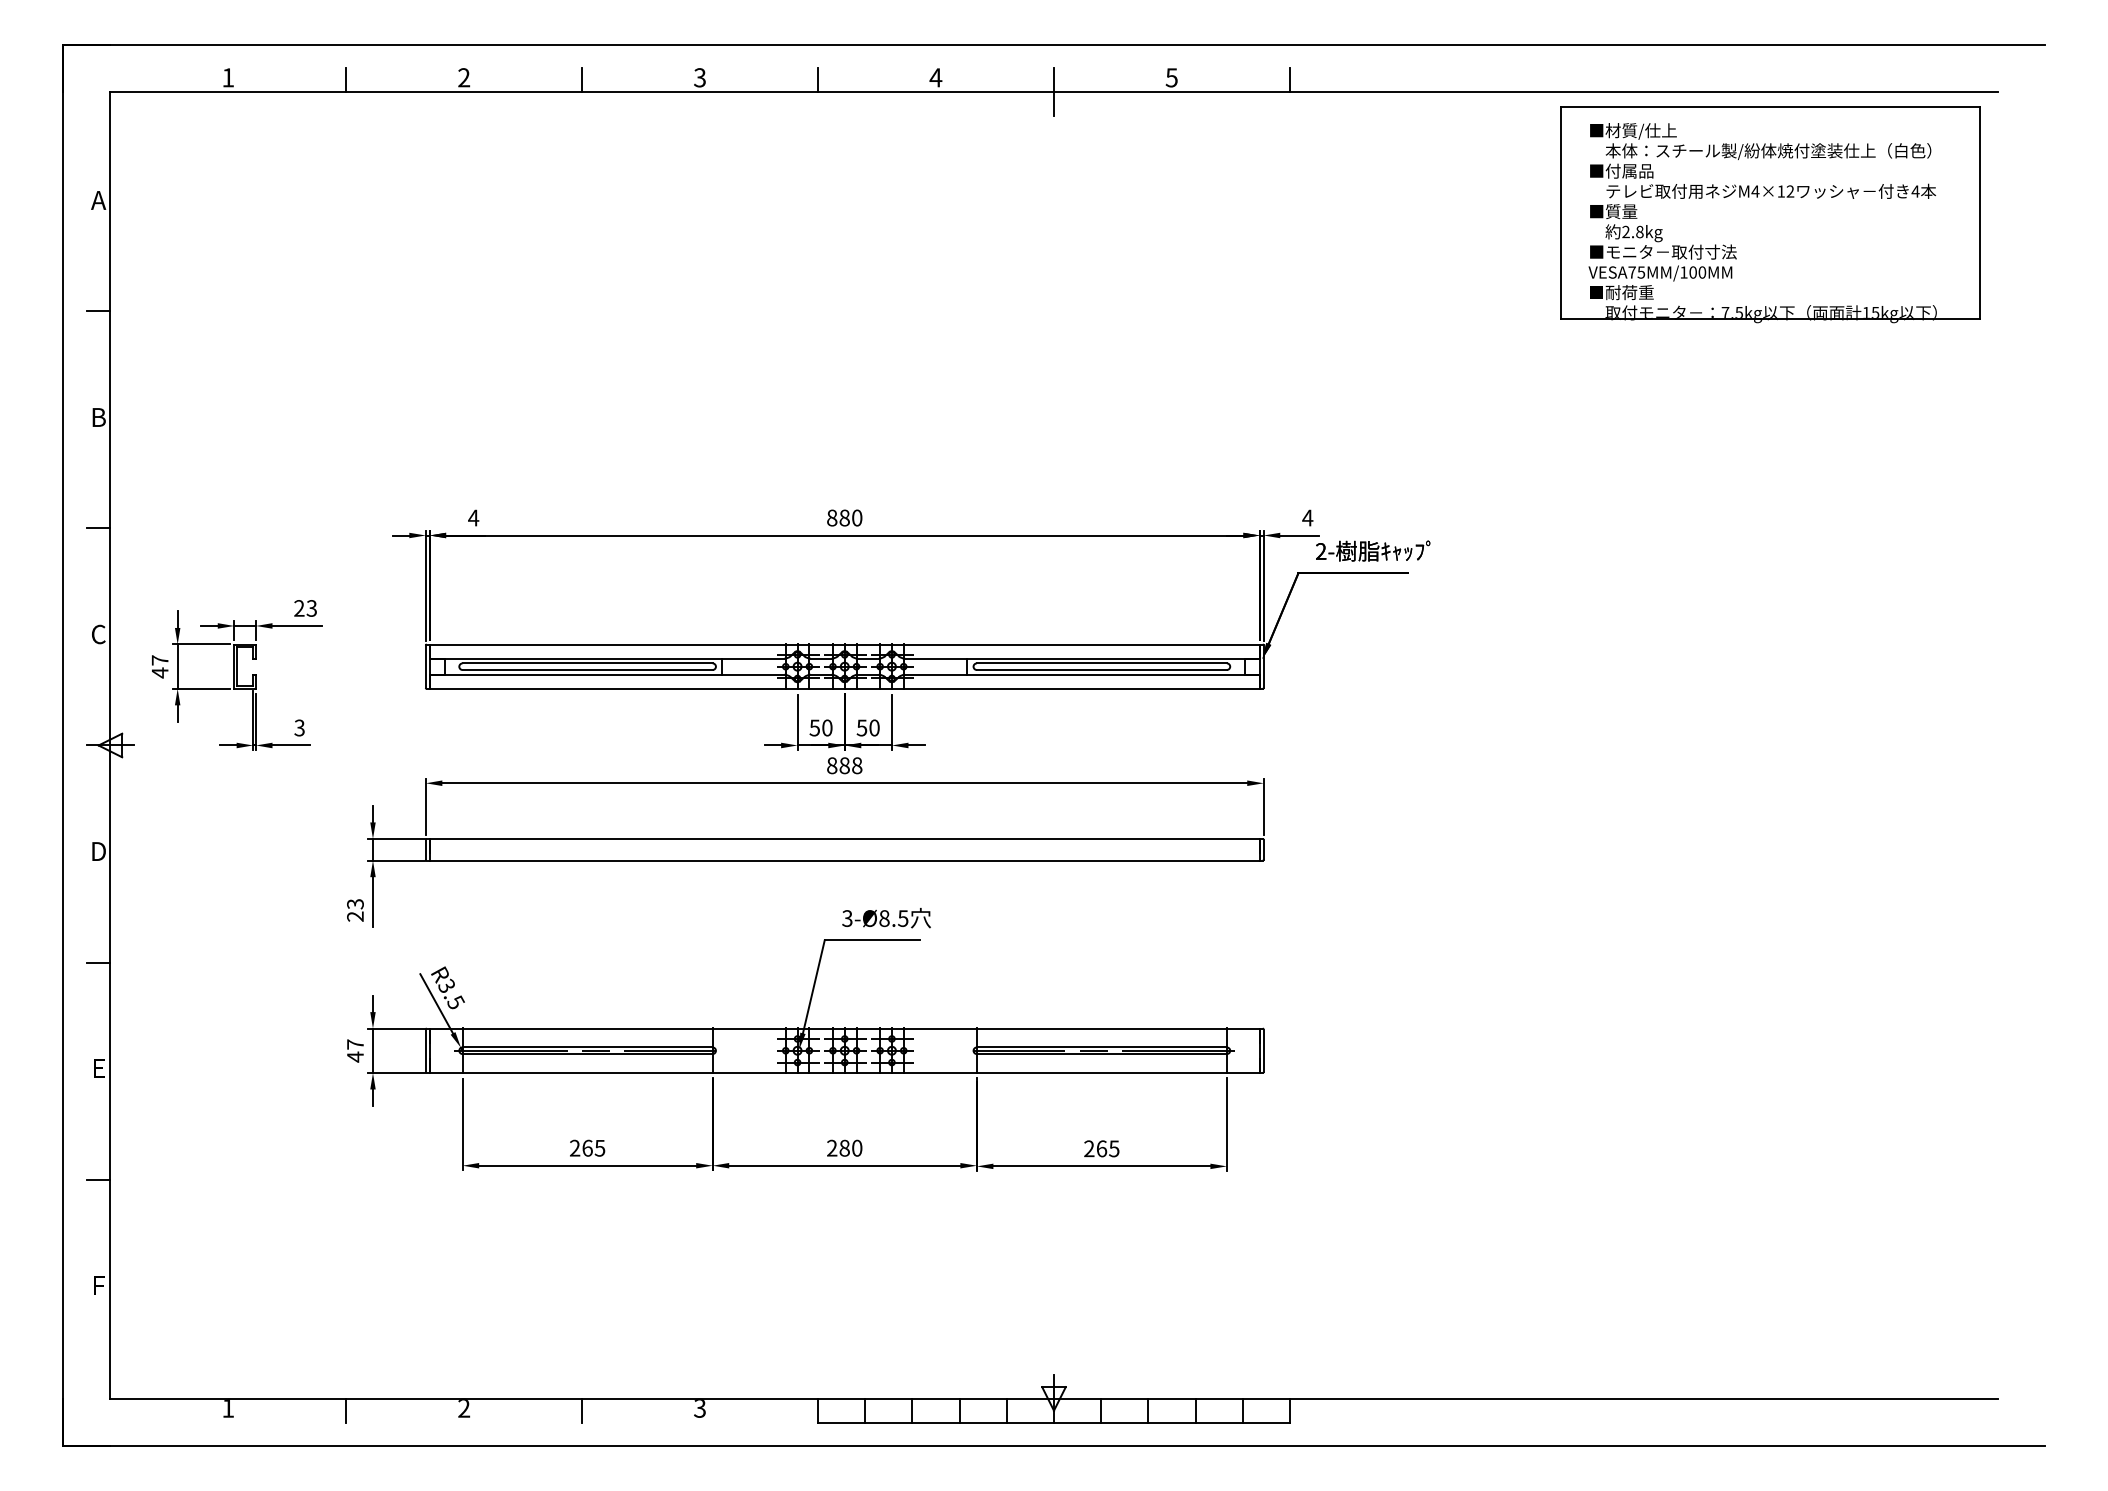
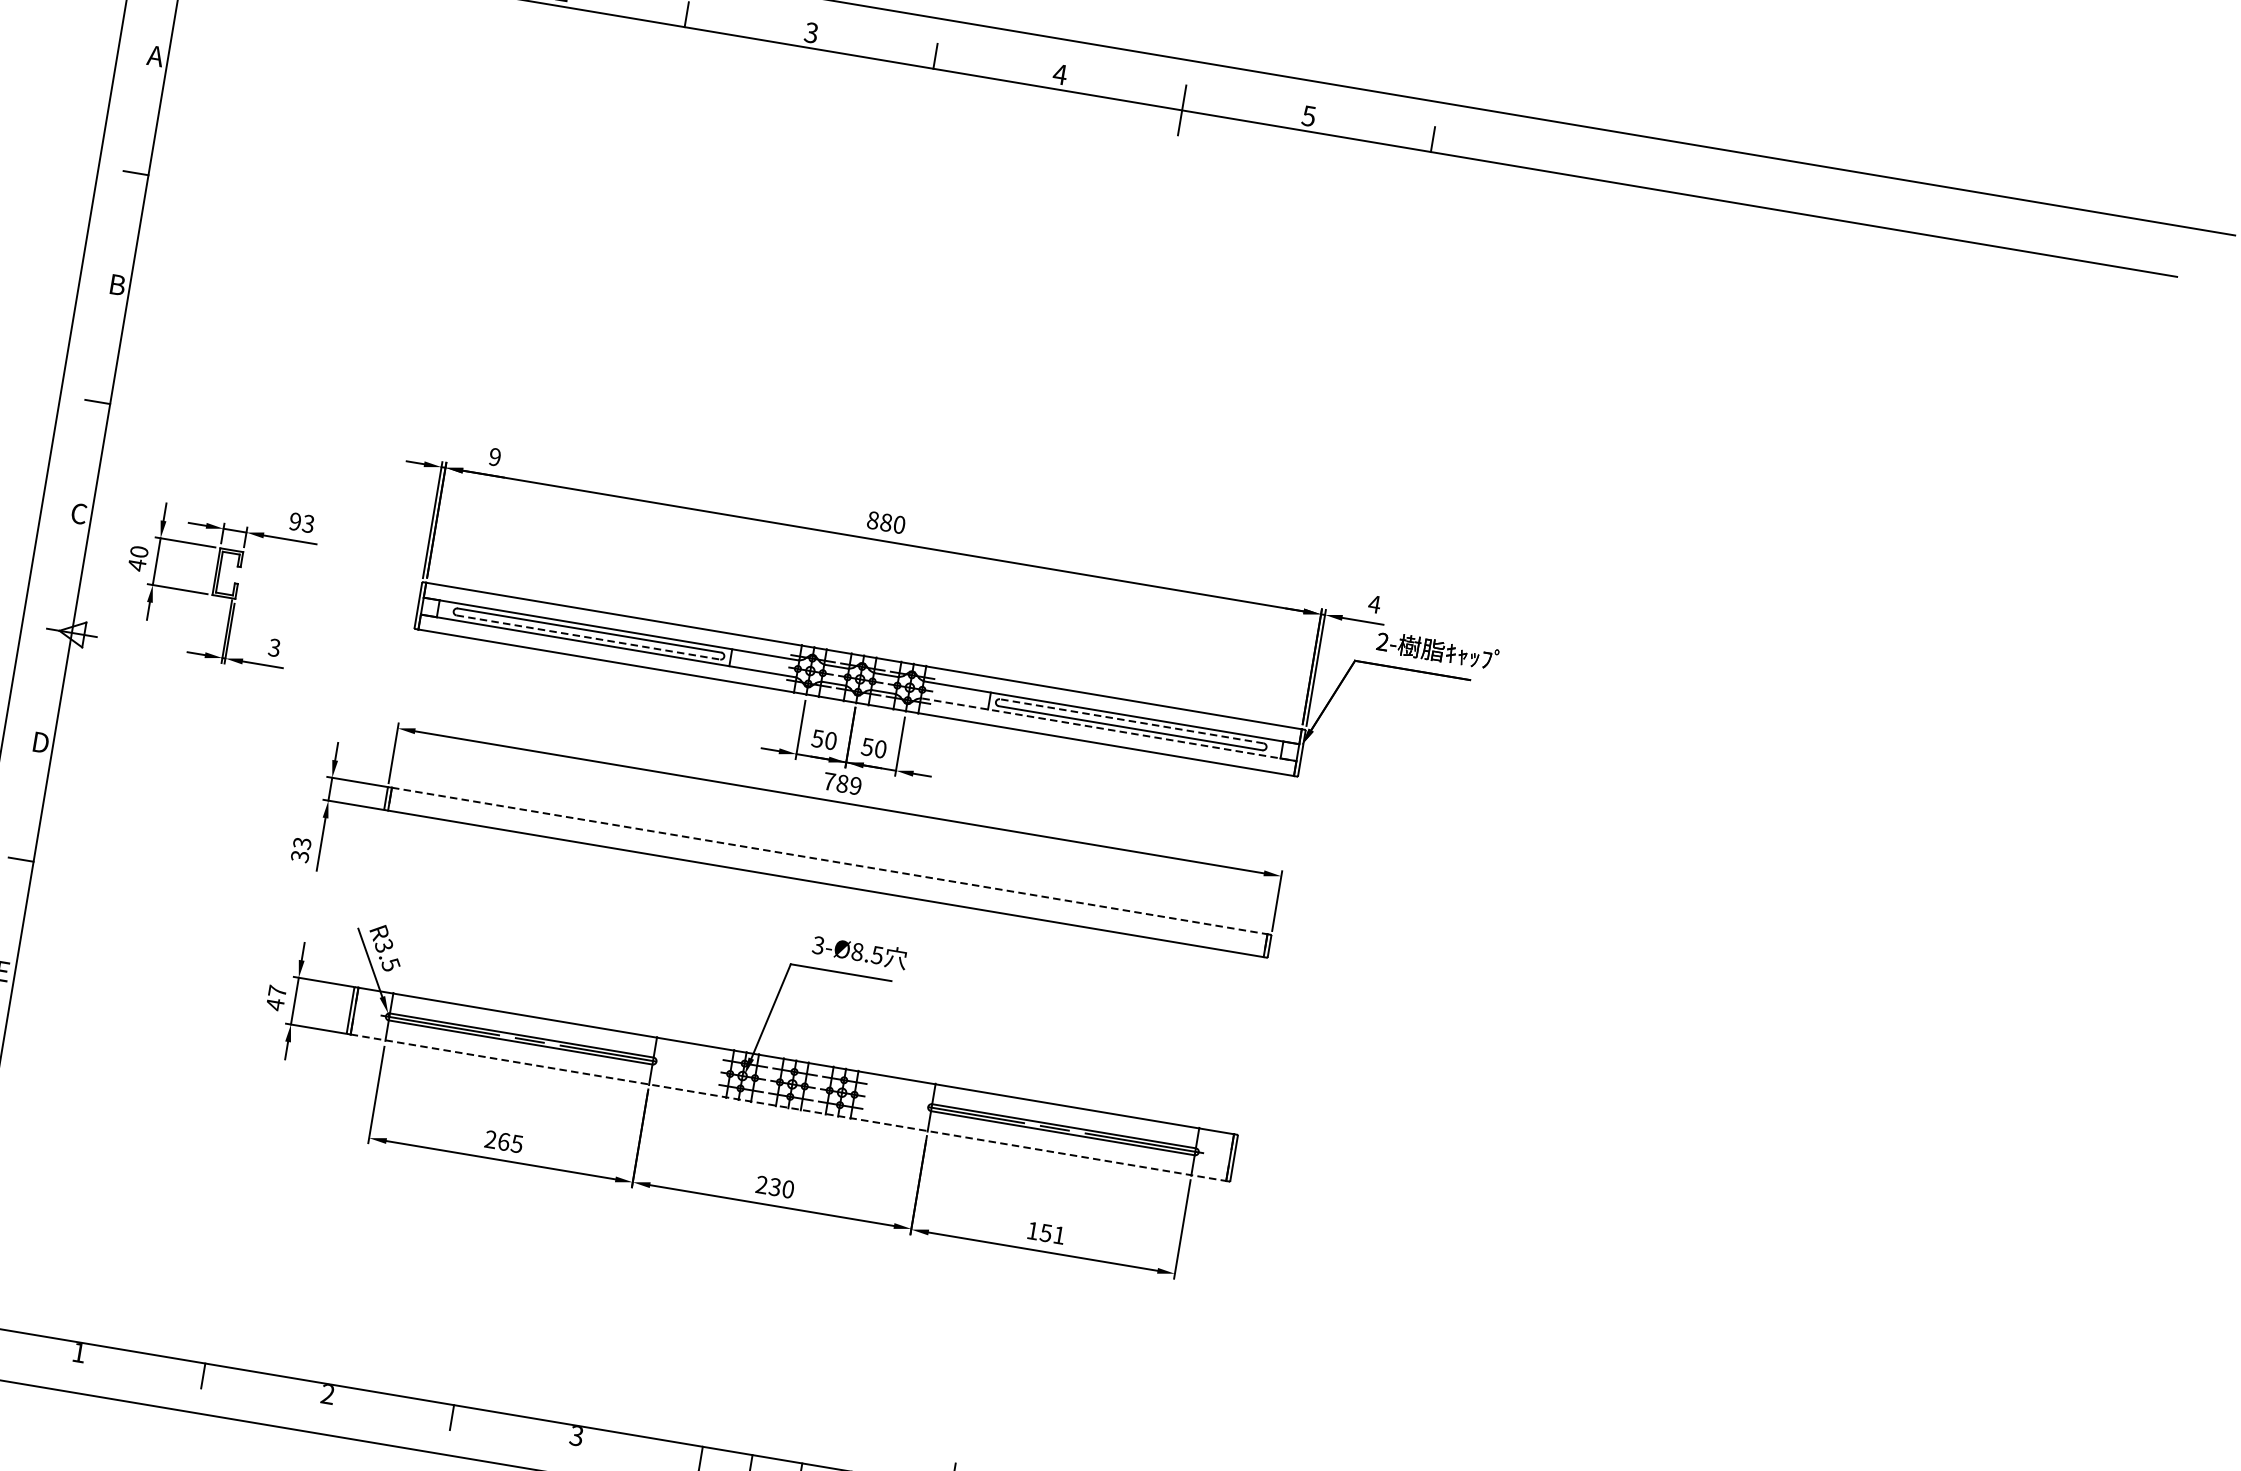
part: (1770, 214) -> (1916, 365), removed
text: (473, 517) -> (494, 456), 4 -> 9
text: (299, 608) -> (295, 521), 23 -> 93
text: (159, 660) -> (138, 551), 47 -> 40
line: (1101, 663) -> (1131, 721), solid -> dashed
line: (588, 670) -> (589, 638), solid -> dashed
line: (1083, 674) -> (1110, 729), solid -> dashed
text: (844, 765) -> (842, 783), 888 -> 789
line: (845, 838) -> (830, 860), solid -> dashed
text: (355, 916) -> (300, 856), 23 -> 33
line: (845, 1072) -> (789, 1107), solid -> dashed
text: (844, 1147) -> (775, 1186), 280 -> 230
text: (1101, 1148) -> (1045, 1232), 265 -> 151

